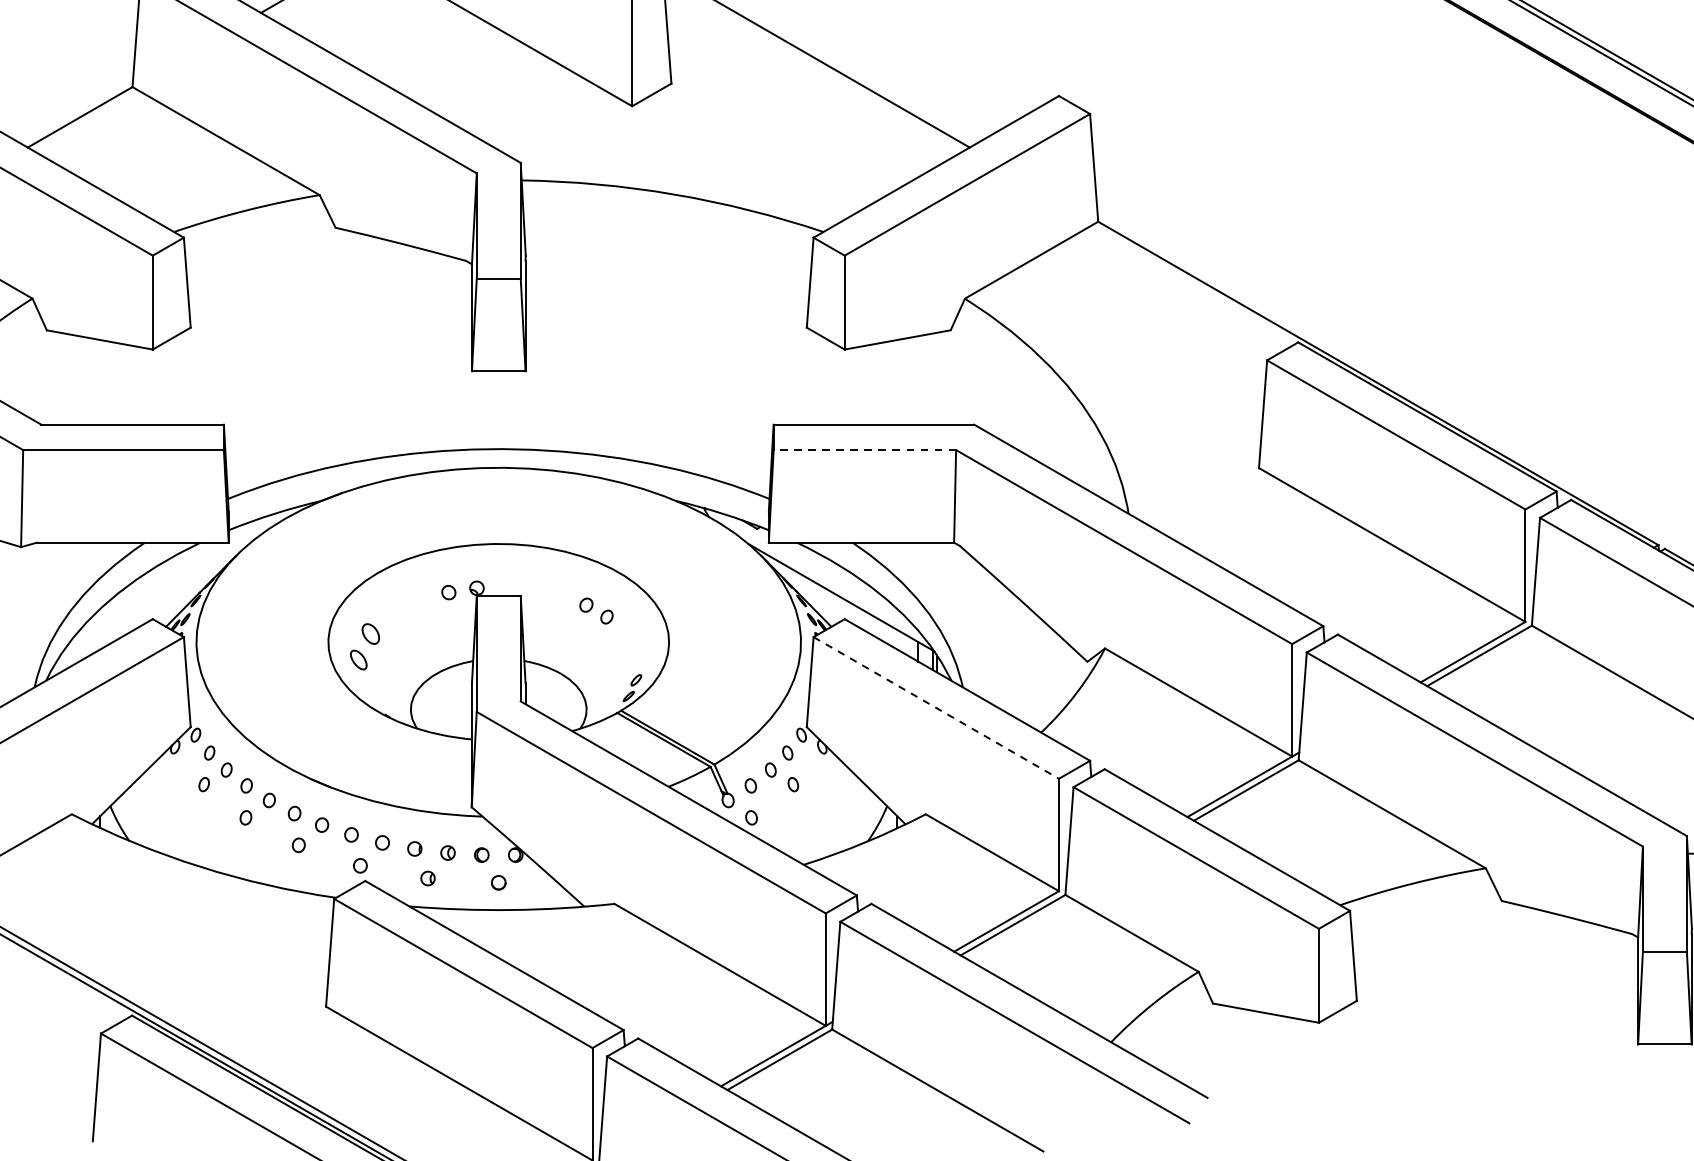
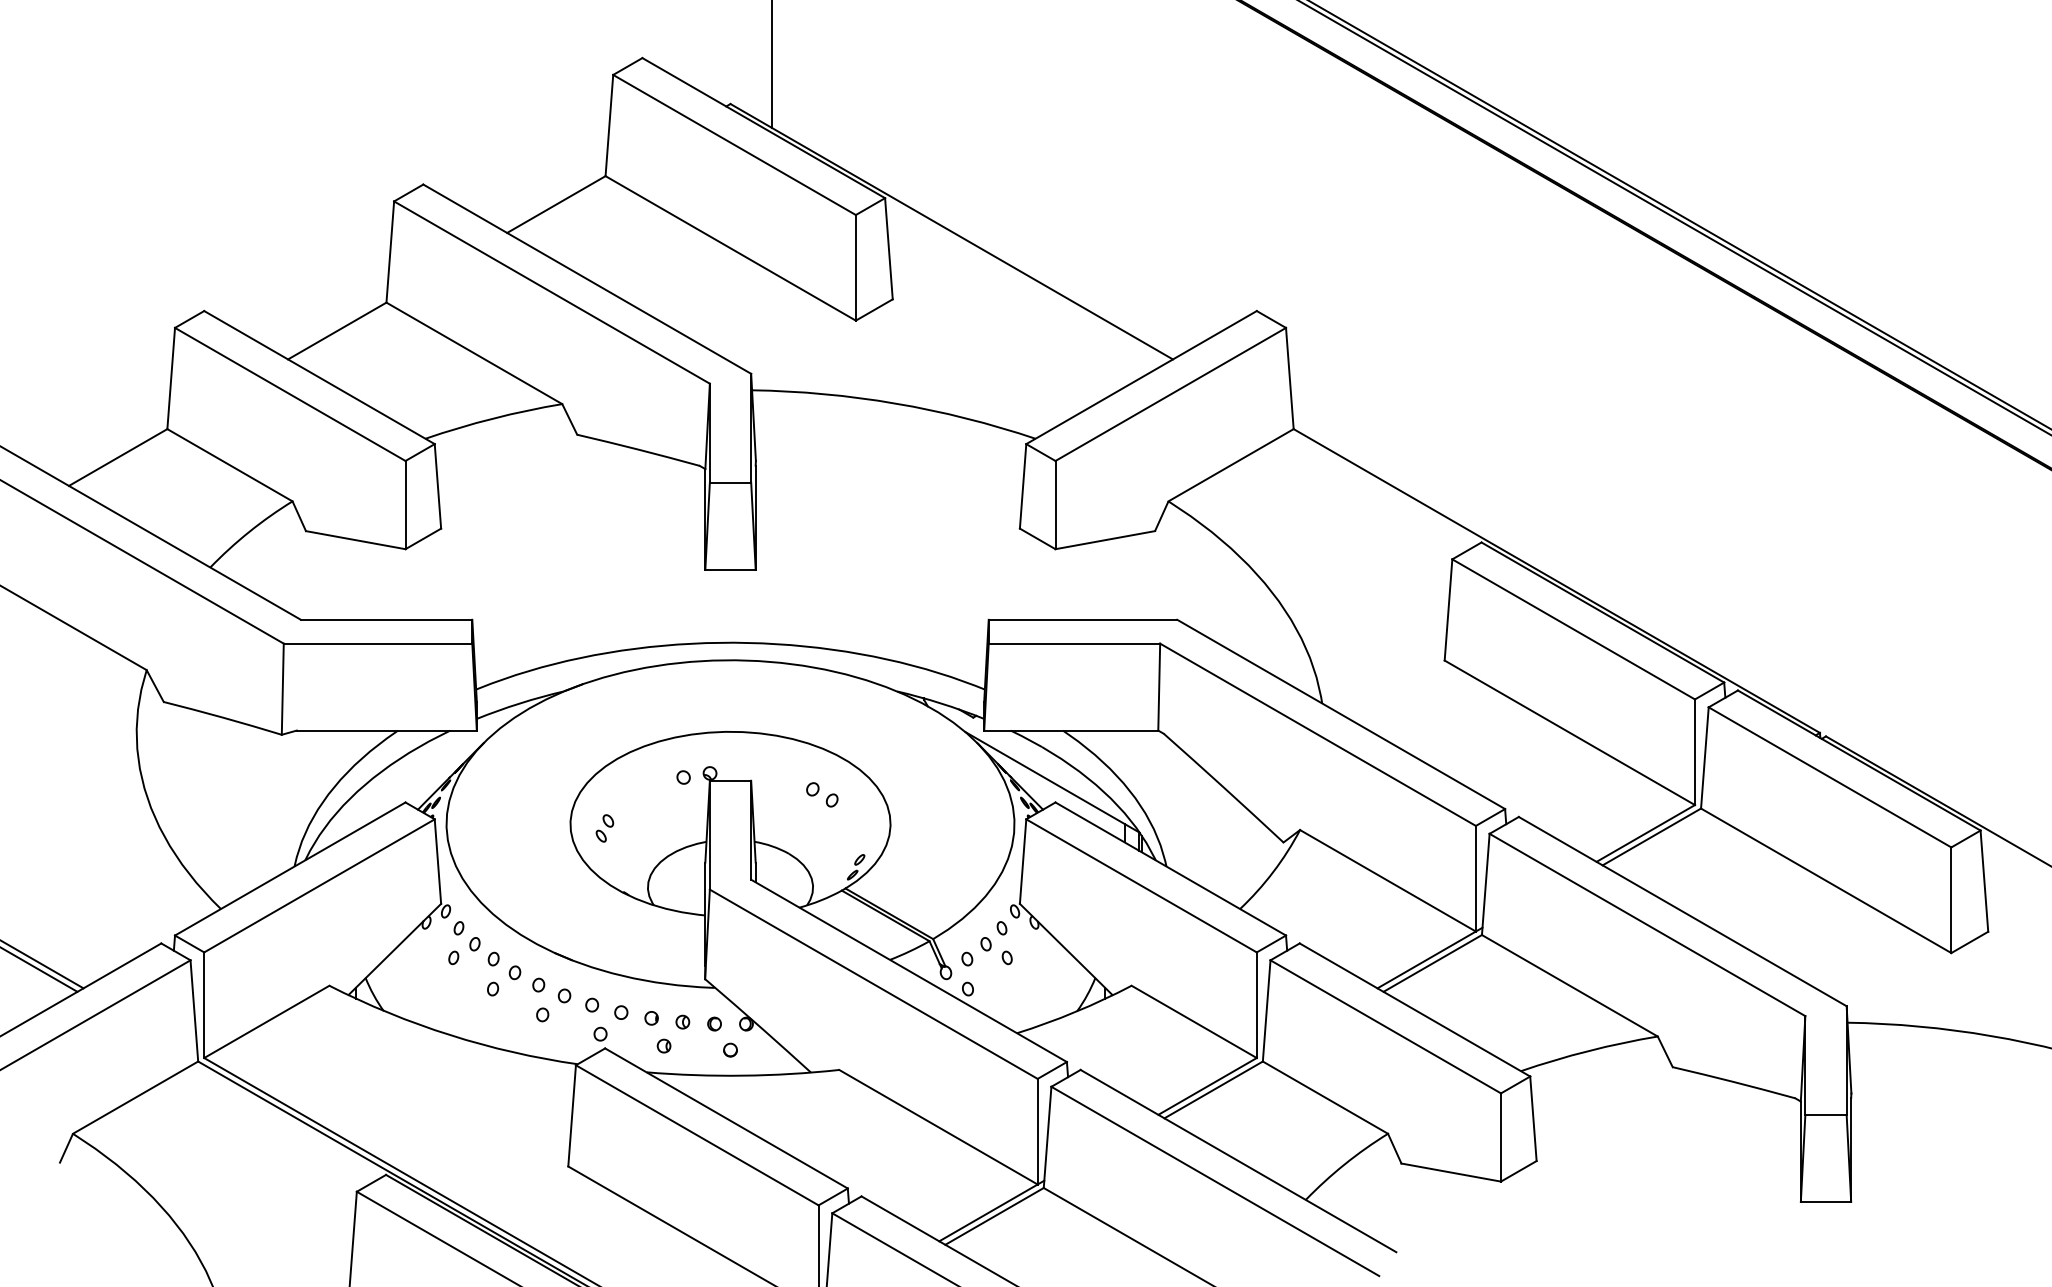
line: (864, 449) -> (1074, 643), dashed -> solid
part: (364, 646) -> (604, 828), size x0.62
line: (936, 708) -> (1141, 886), dashed -> solid

